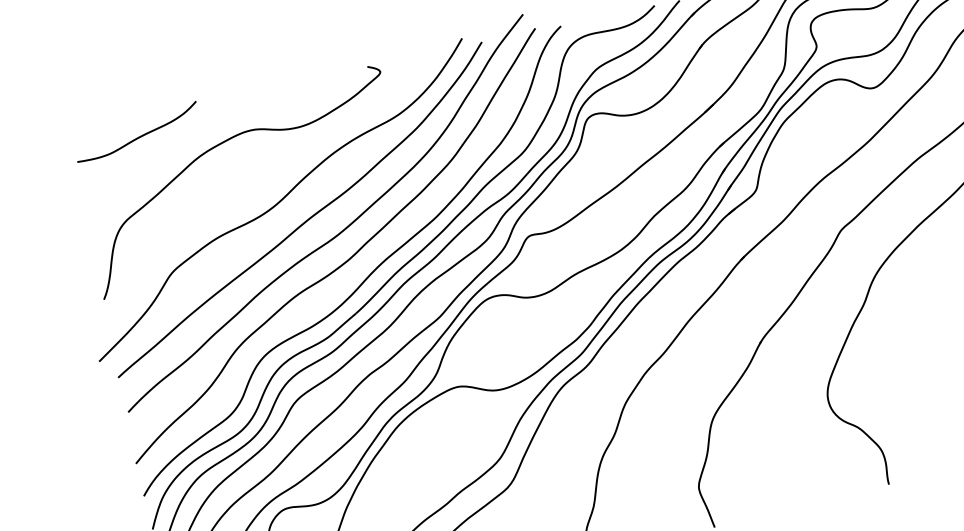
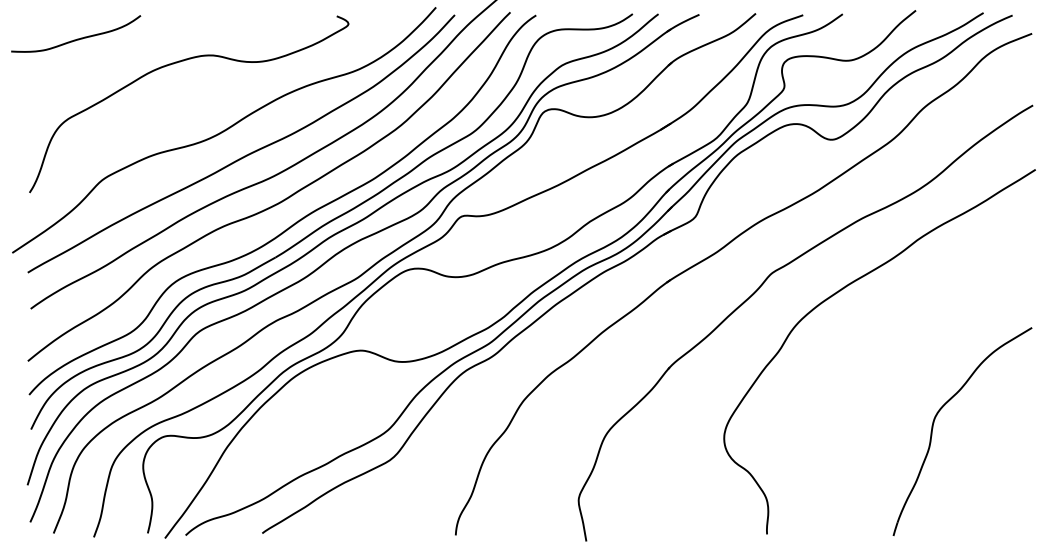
curve: (139, 136) -> (77, 38), moved

